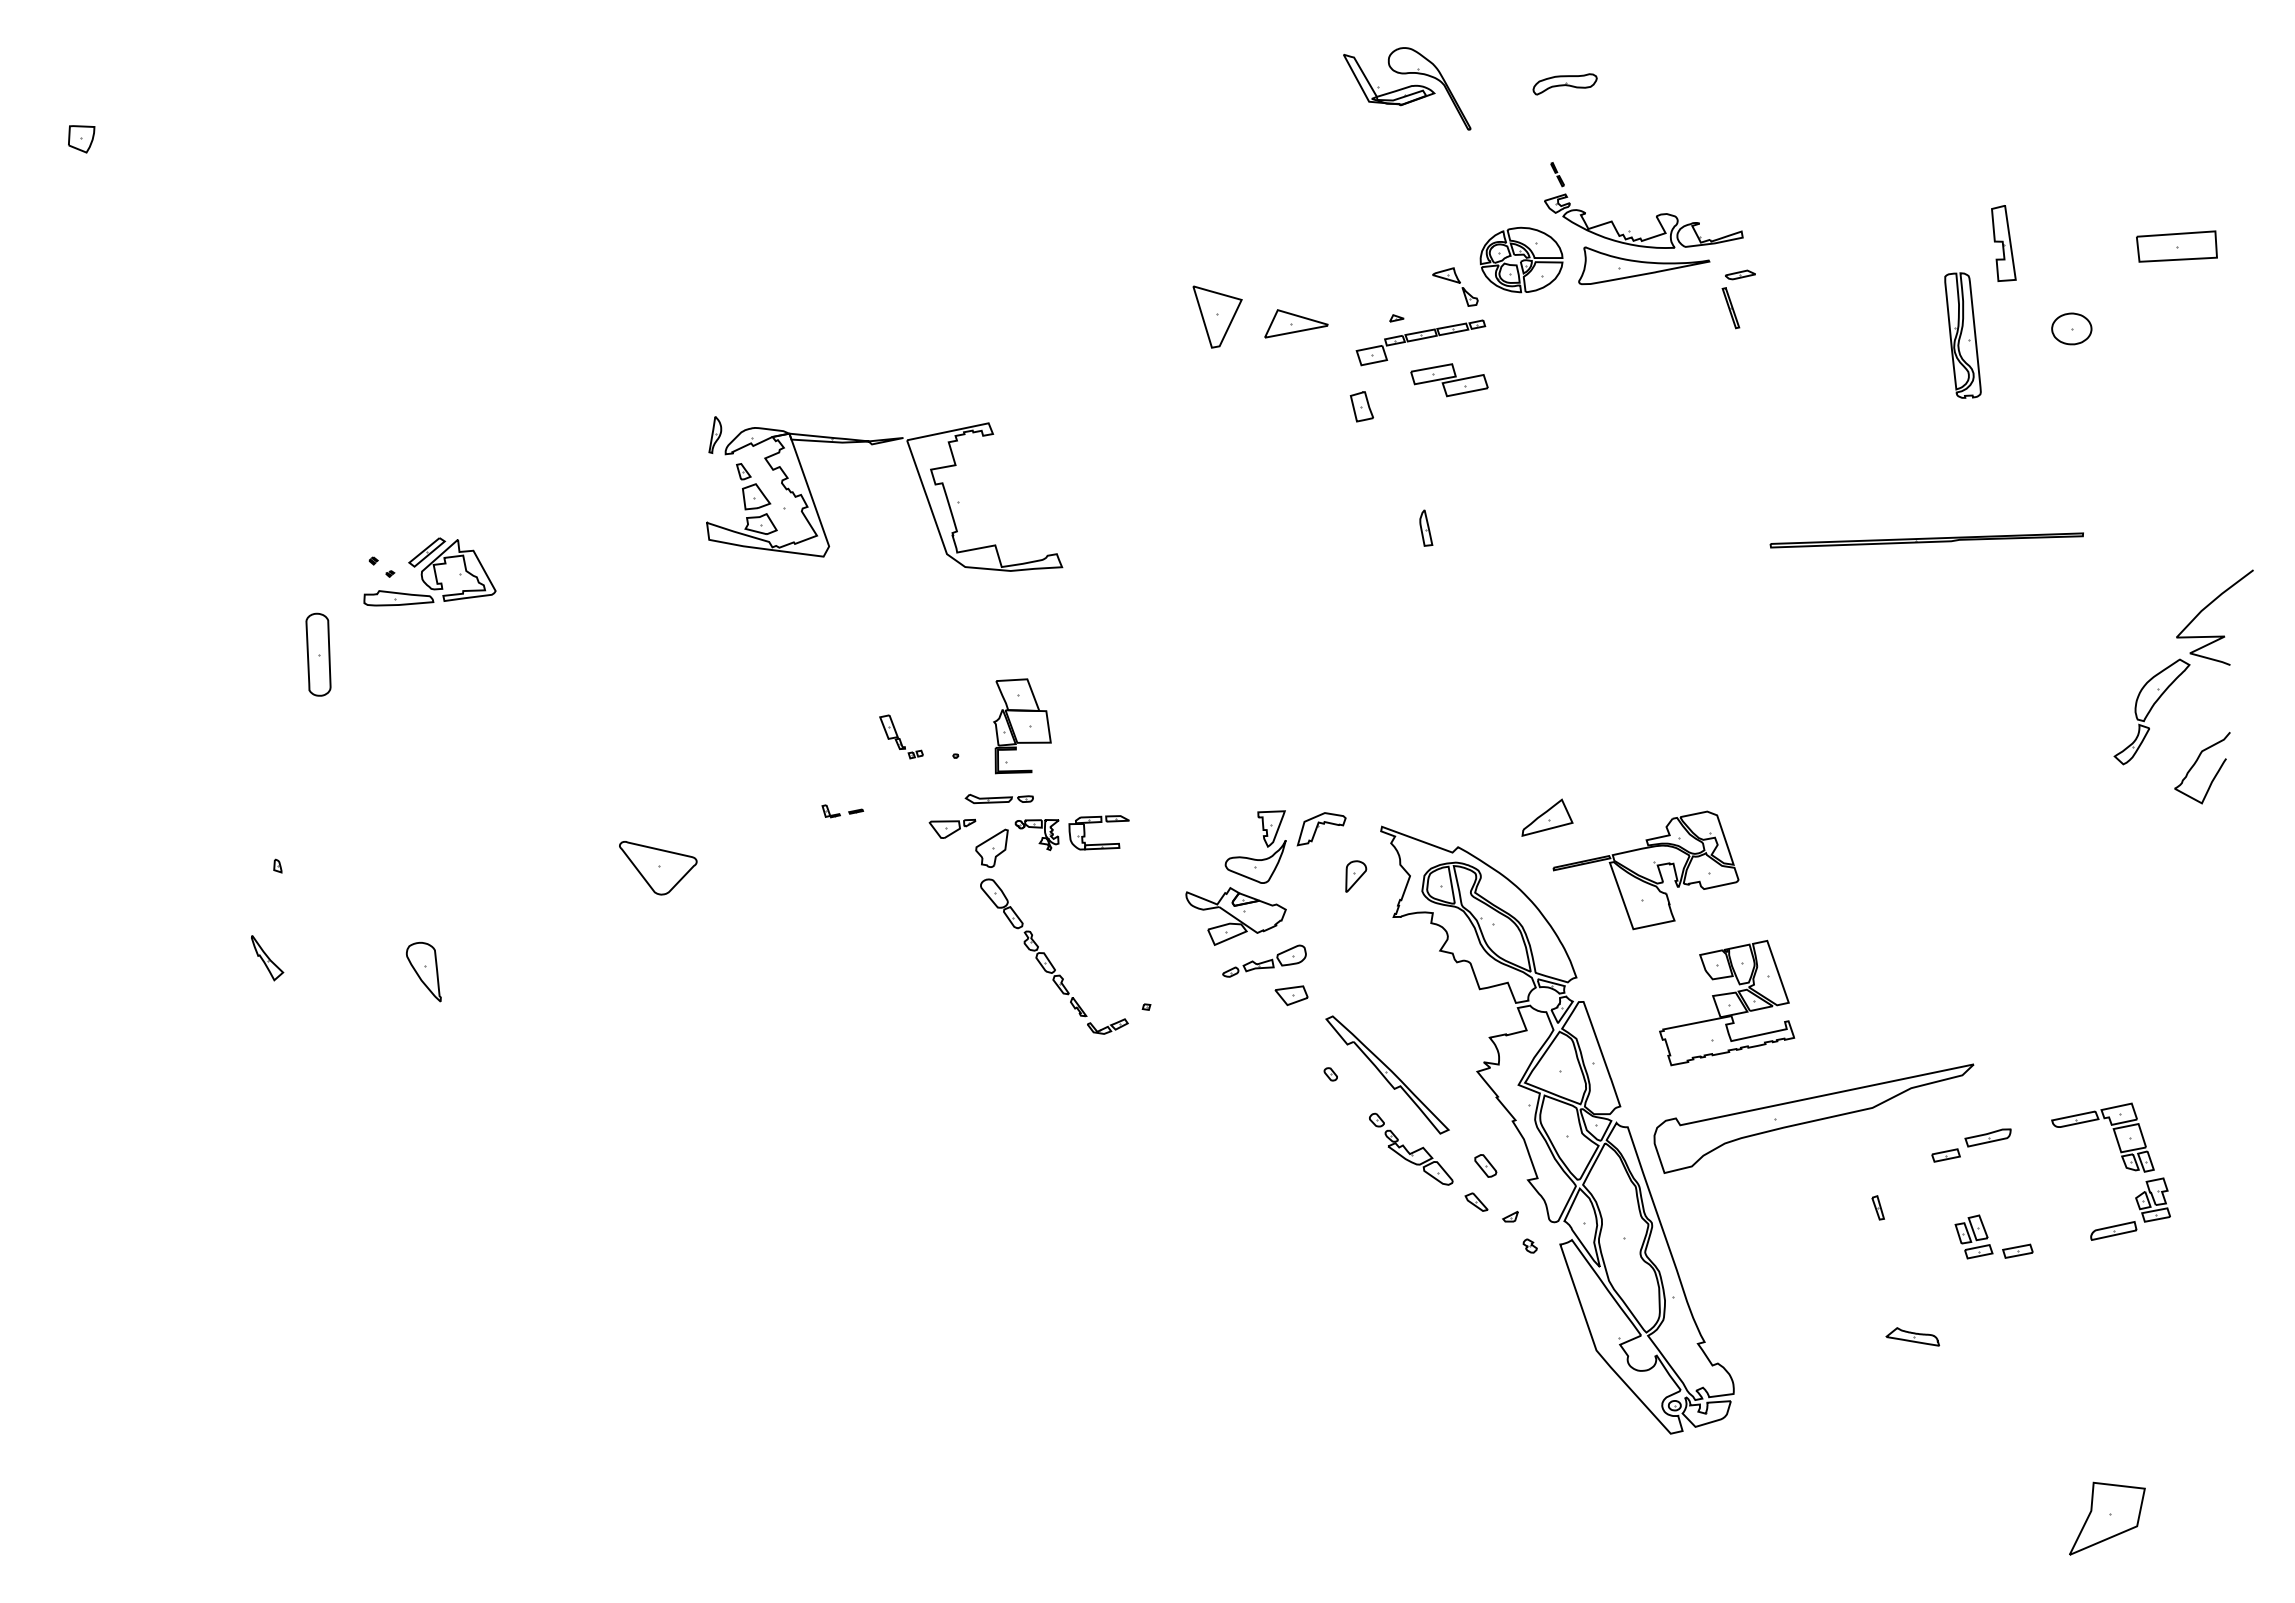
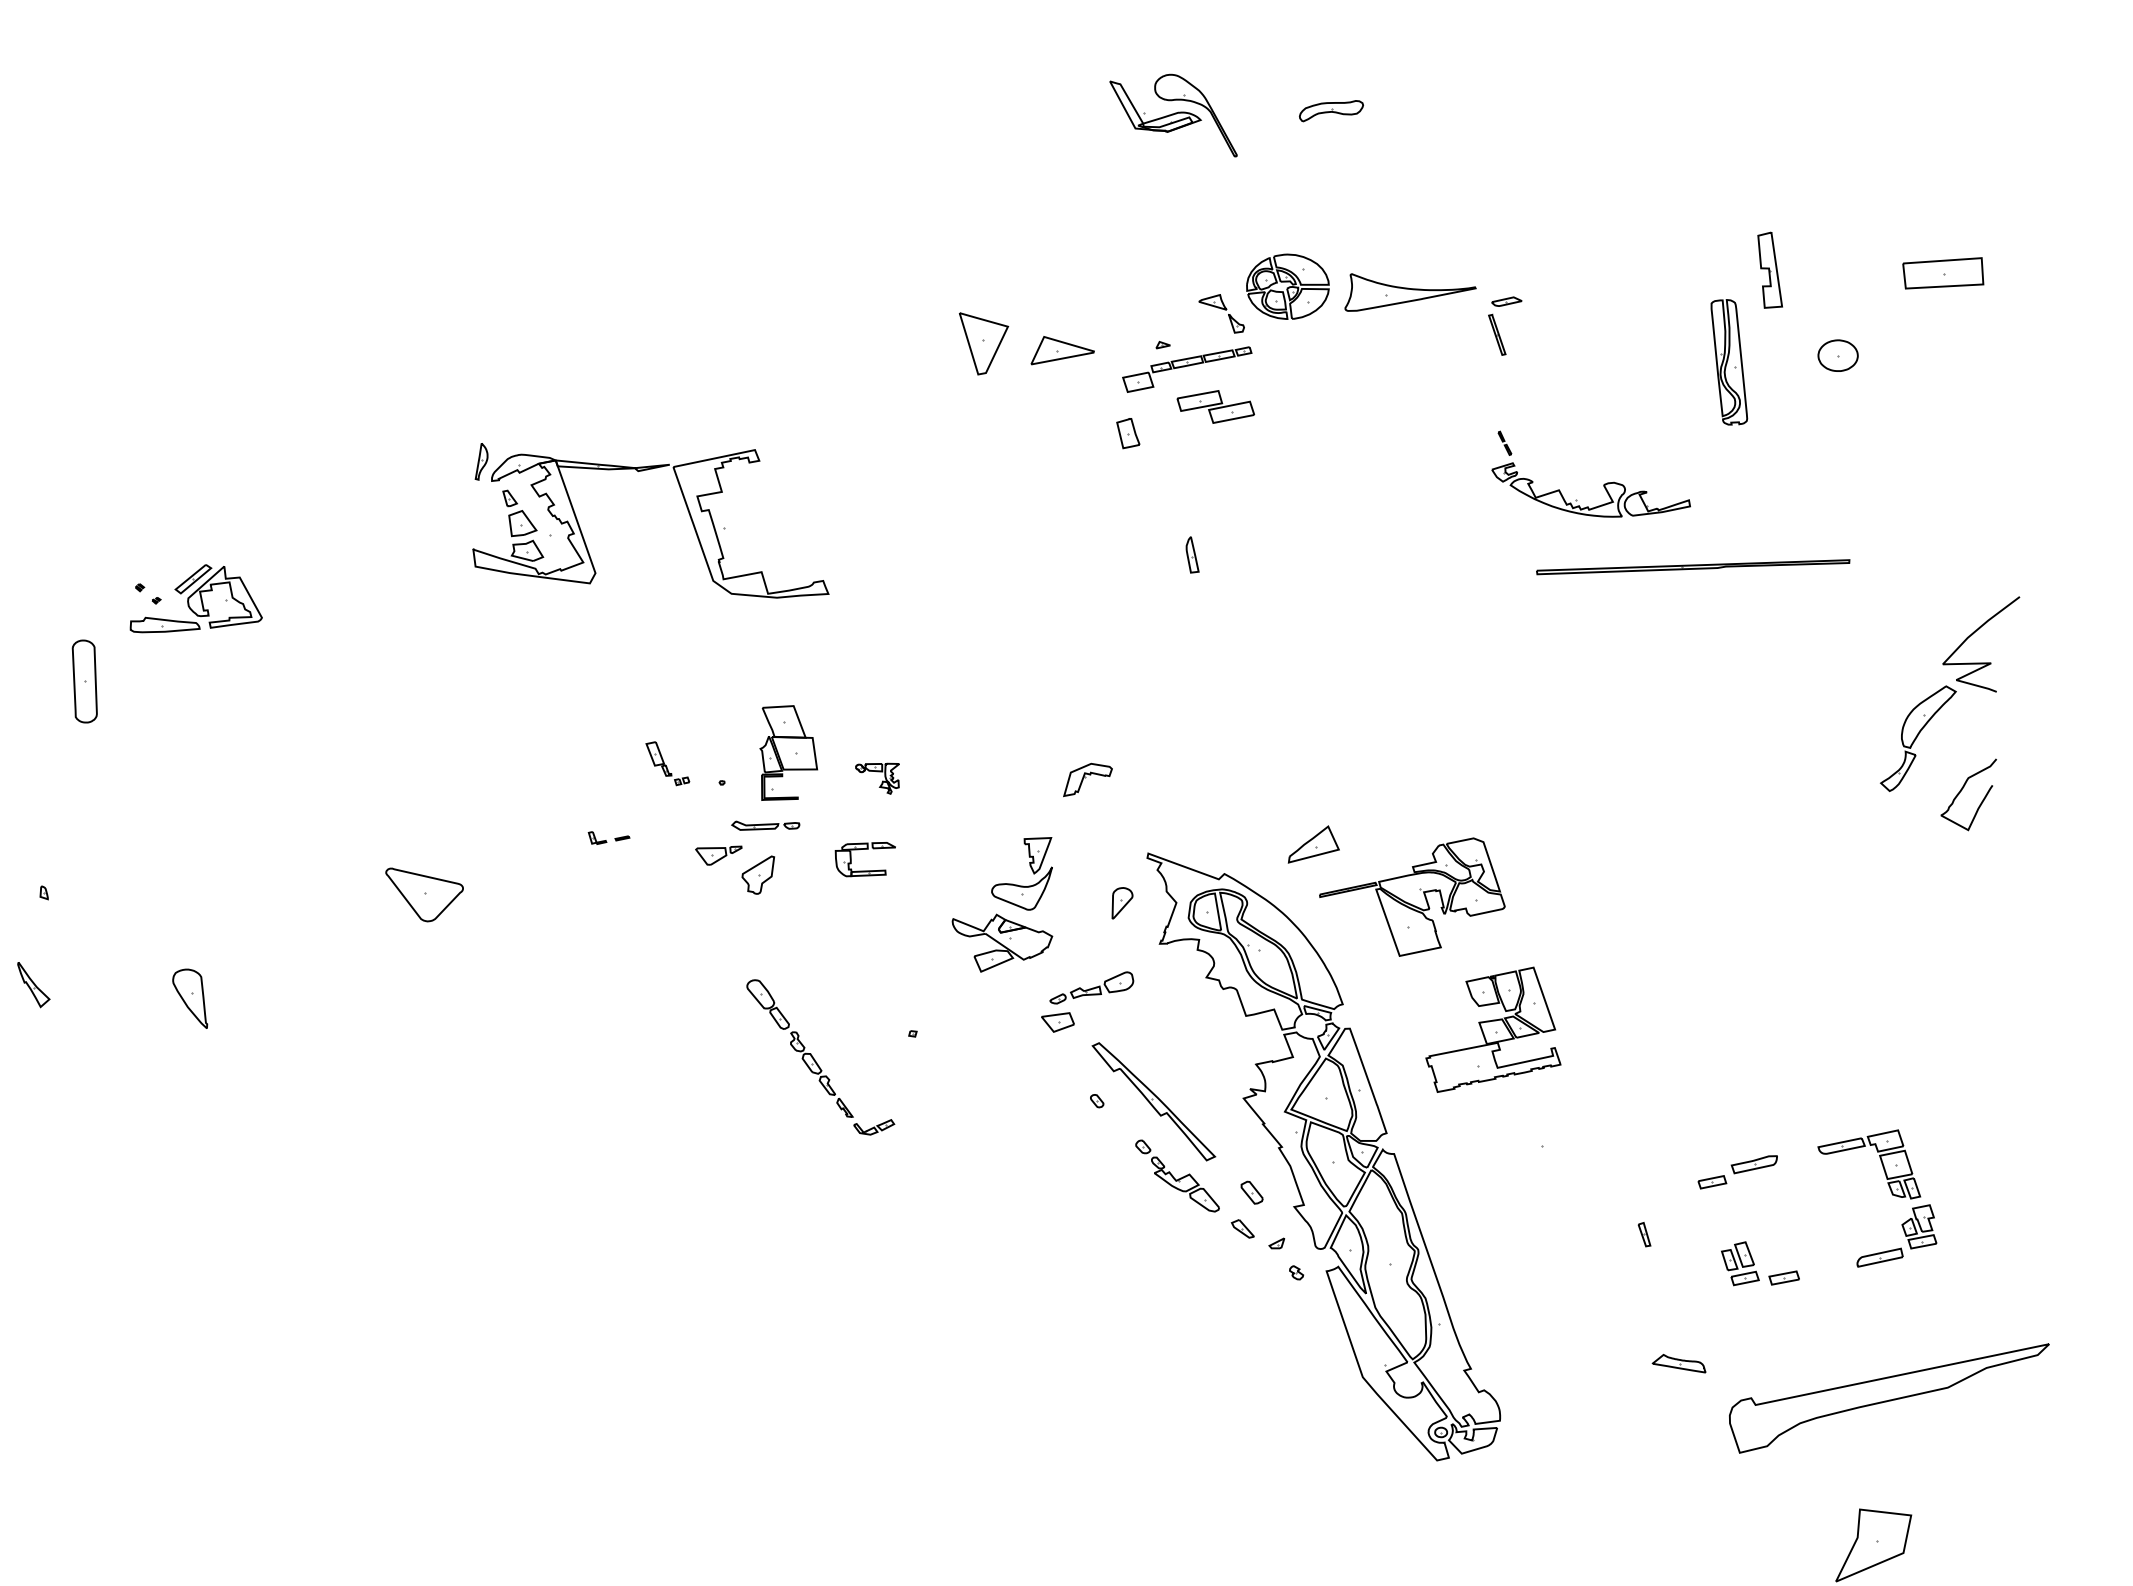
part: (1656, 215) -> (1603, 484), moved
part: (1321, 829) -> (1087, 780), moved
part: (1036, 835) -> (876, 779), moved
part: (1054, 956) -> (820, 1057), moved
part: (1264, 960) -> (1091, 987), moved
part: (1813, 1118) -> (1888, 1398), moved

